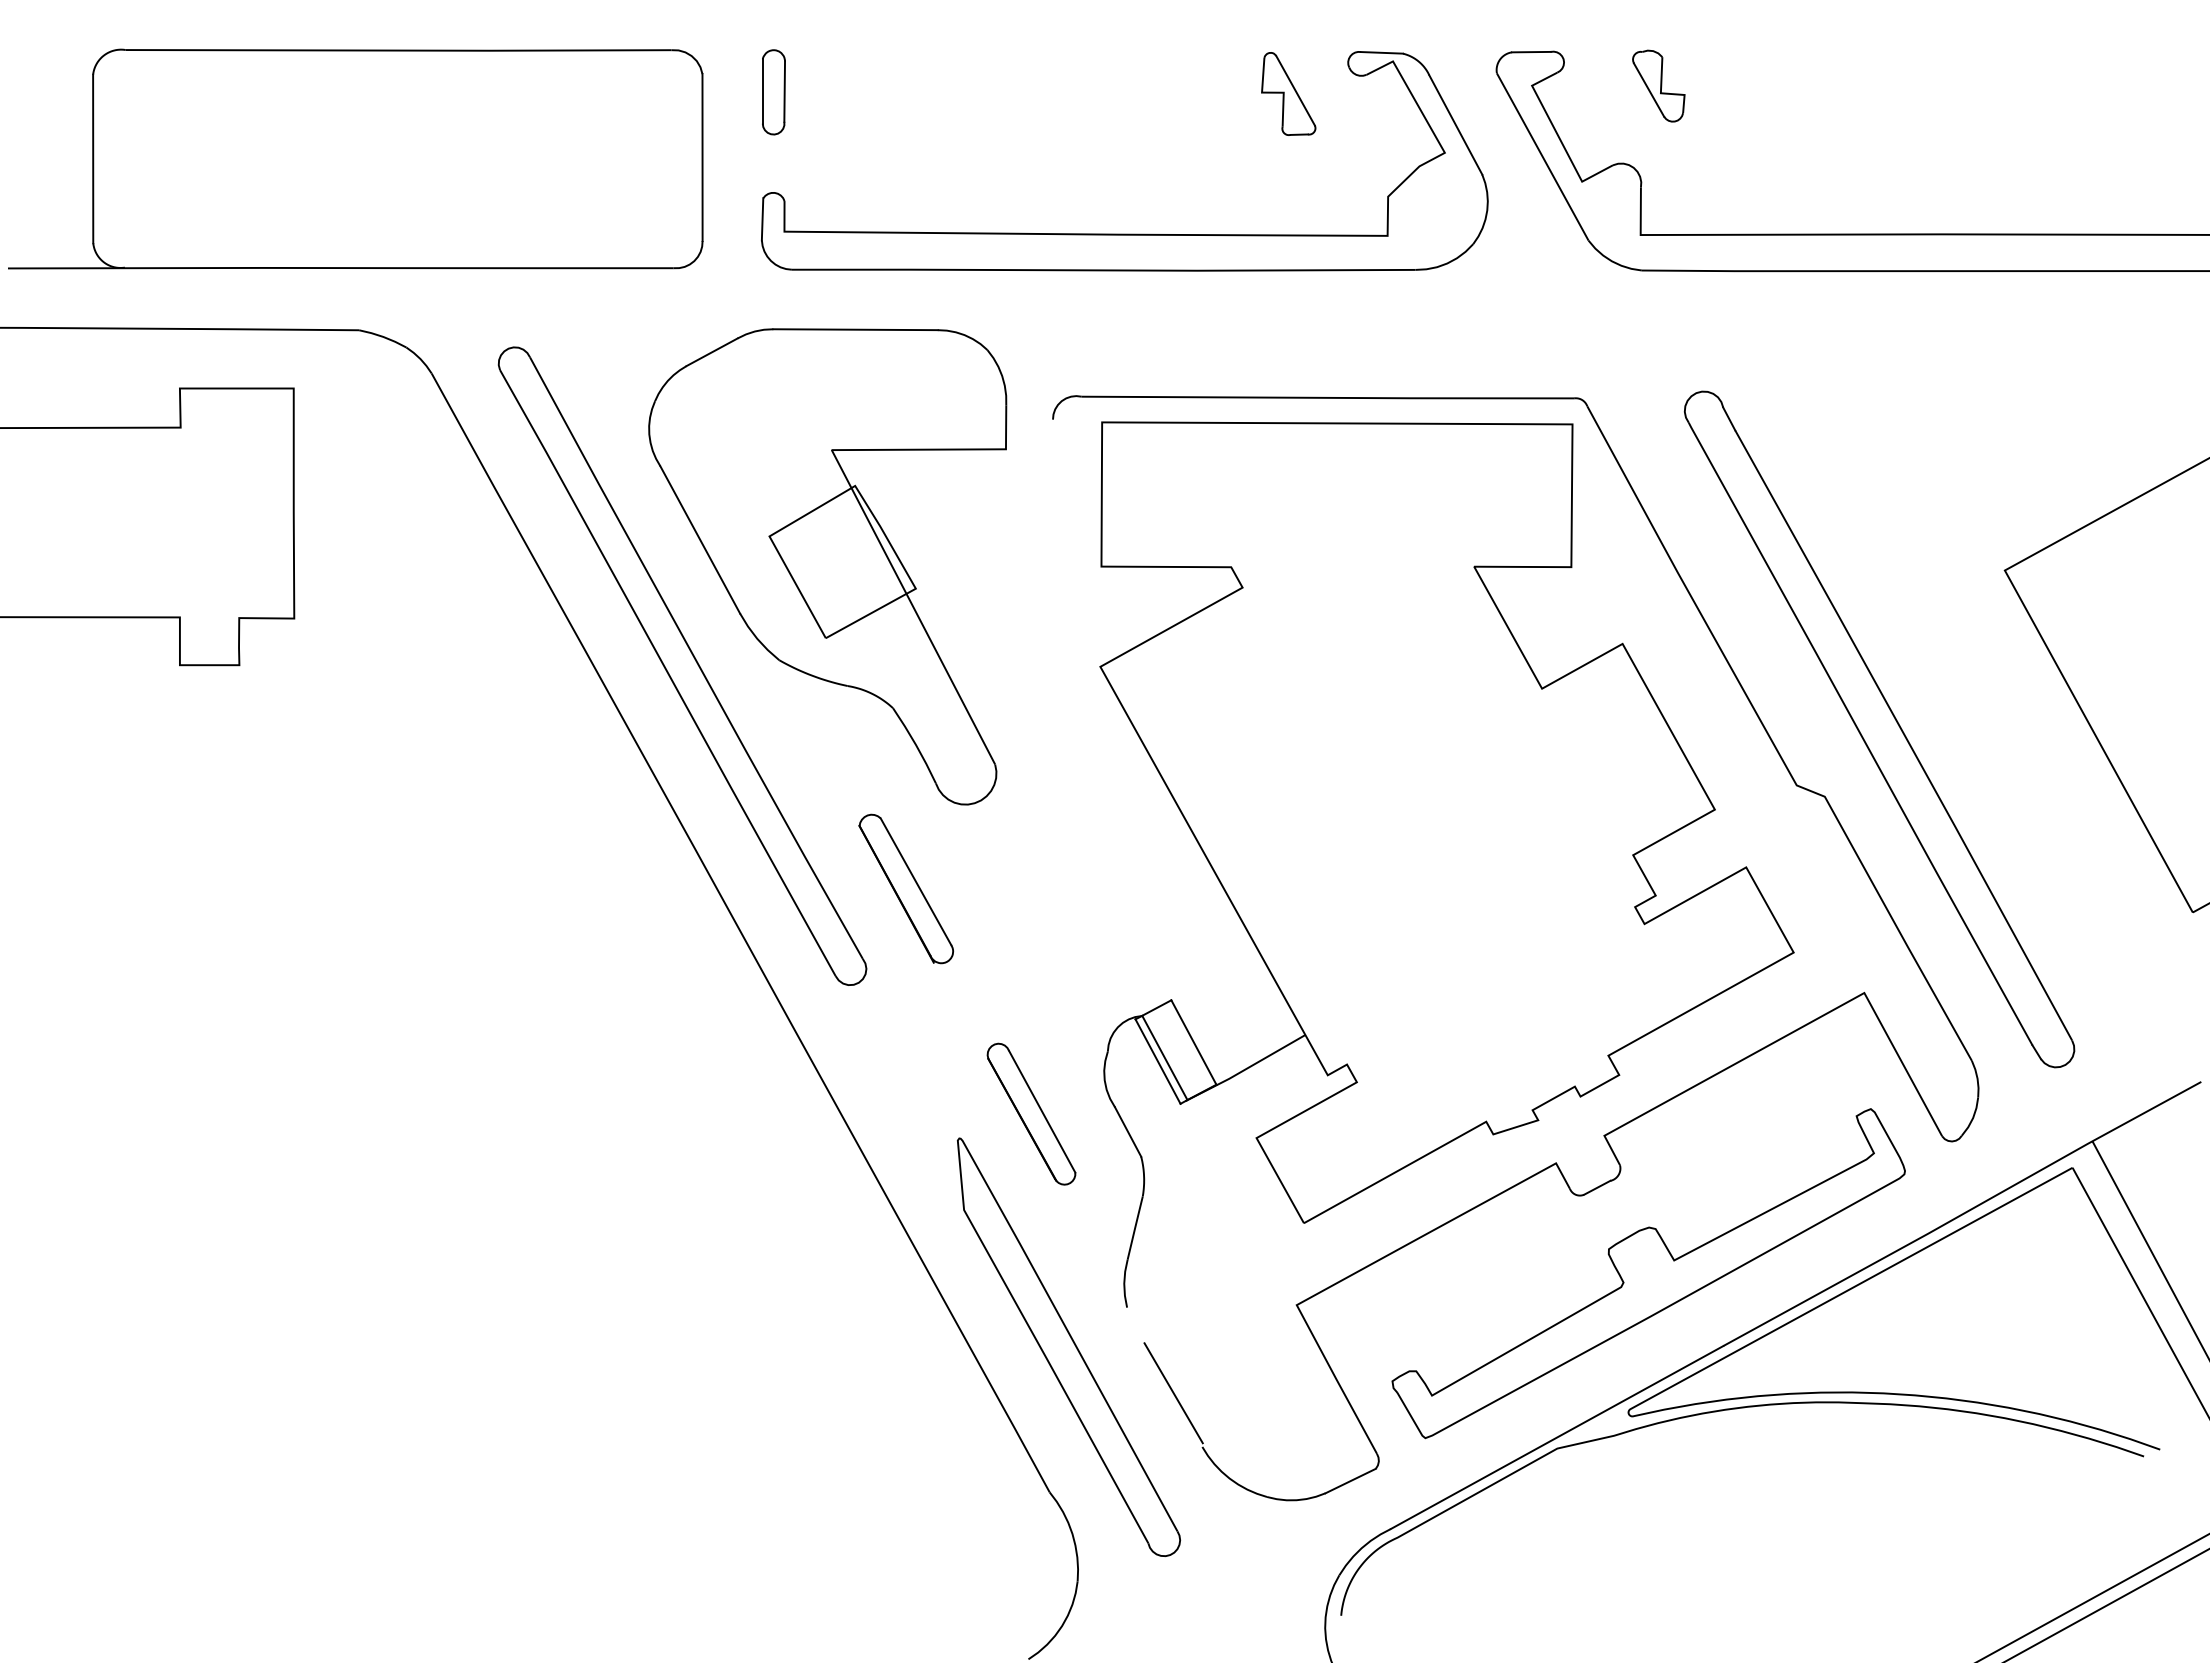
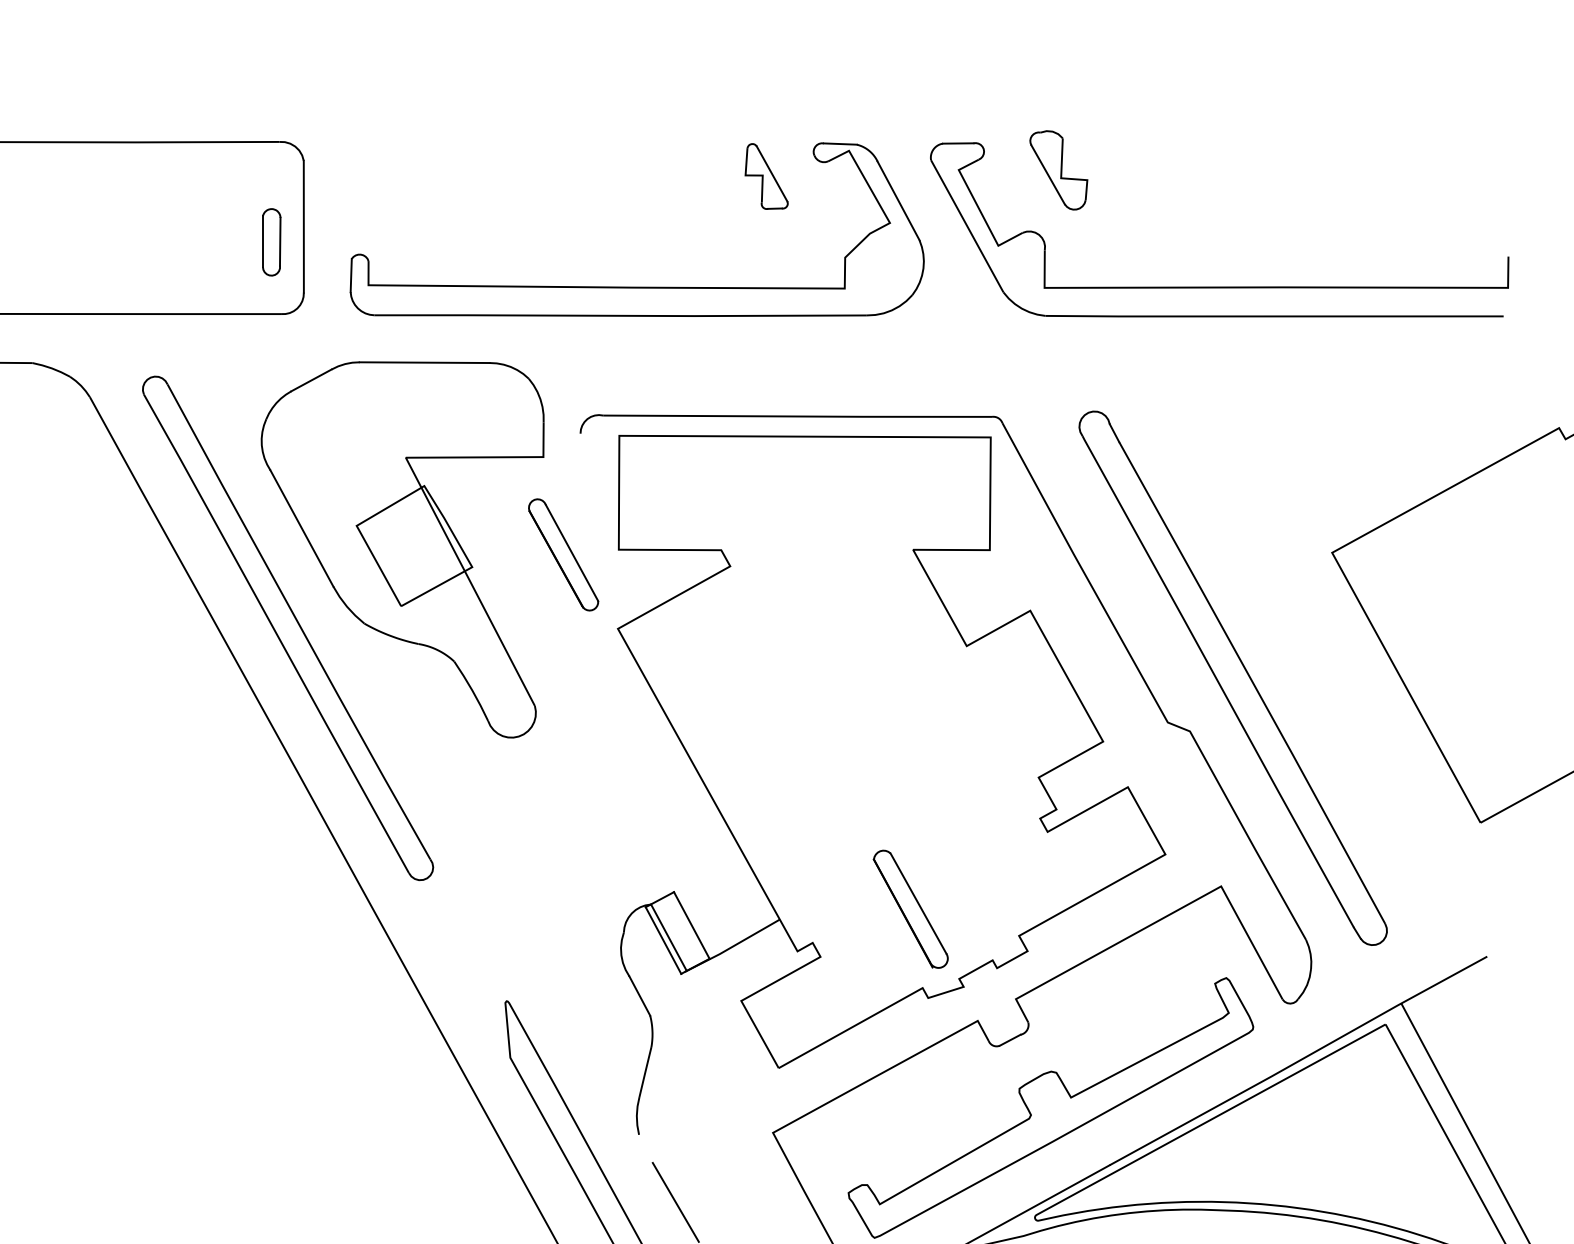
part: (1658, 85) -> (1058, 169), size x1.4
part: (773, 92) -> (271, 242), moved
part: (906, 888) -> (911, 908), moved
part: (1031, 1113) -> (563, 554), moved

